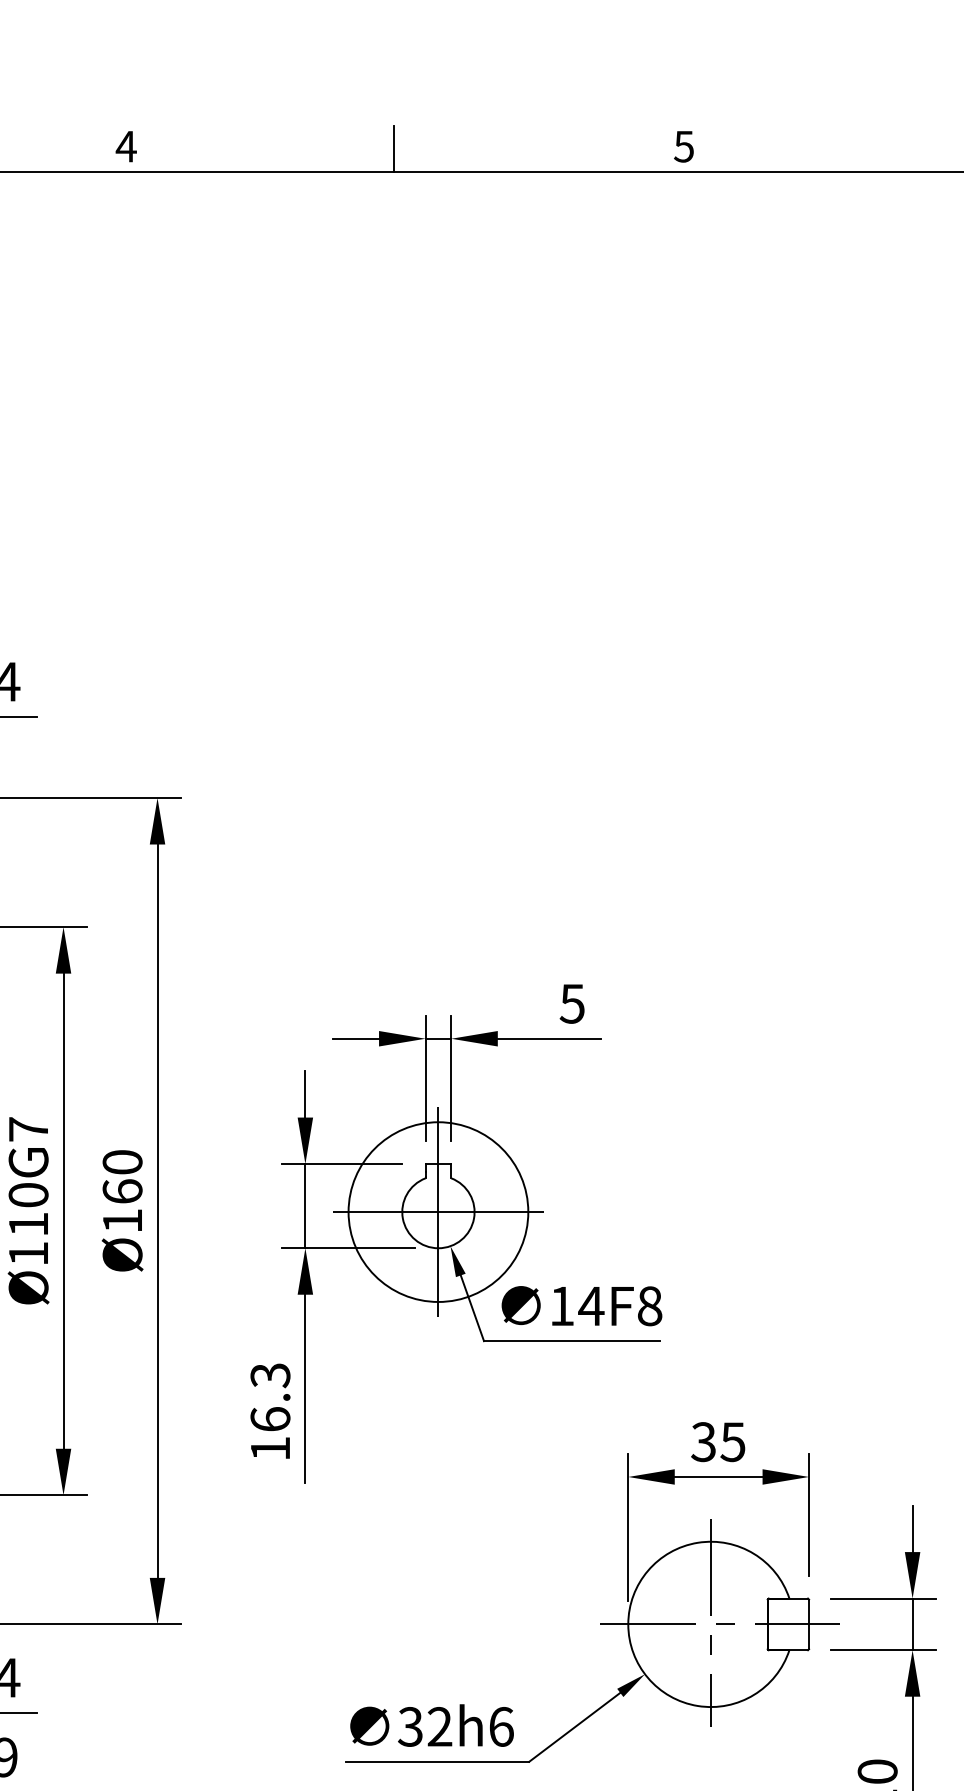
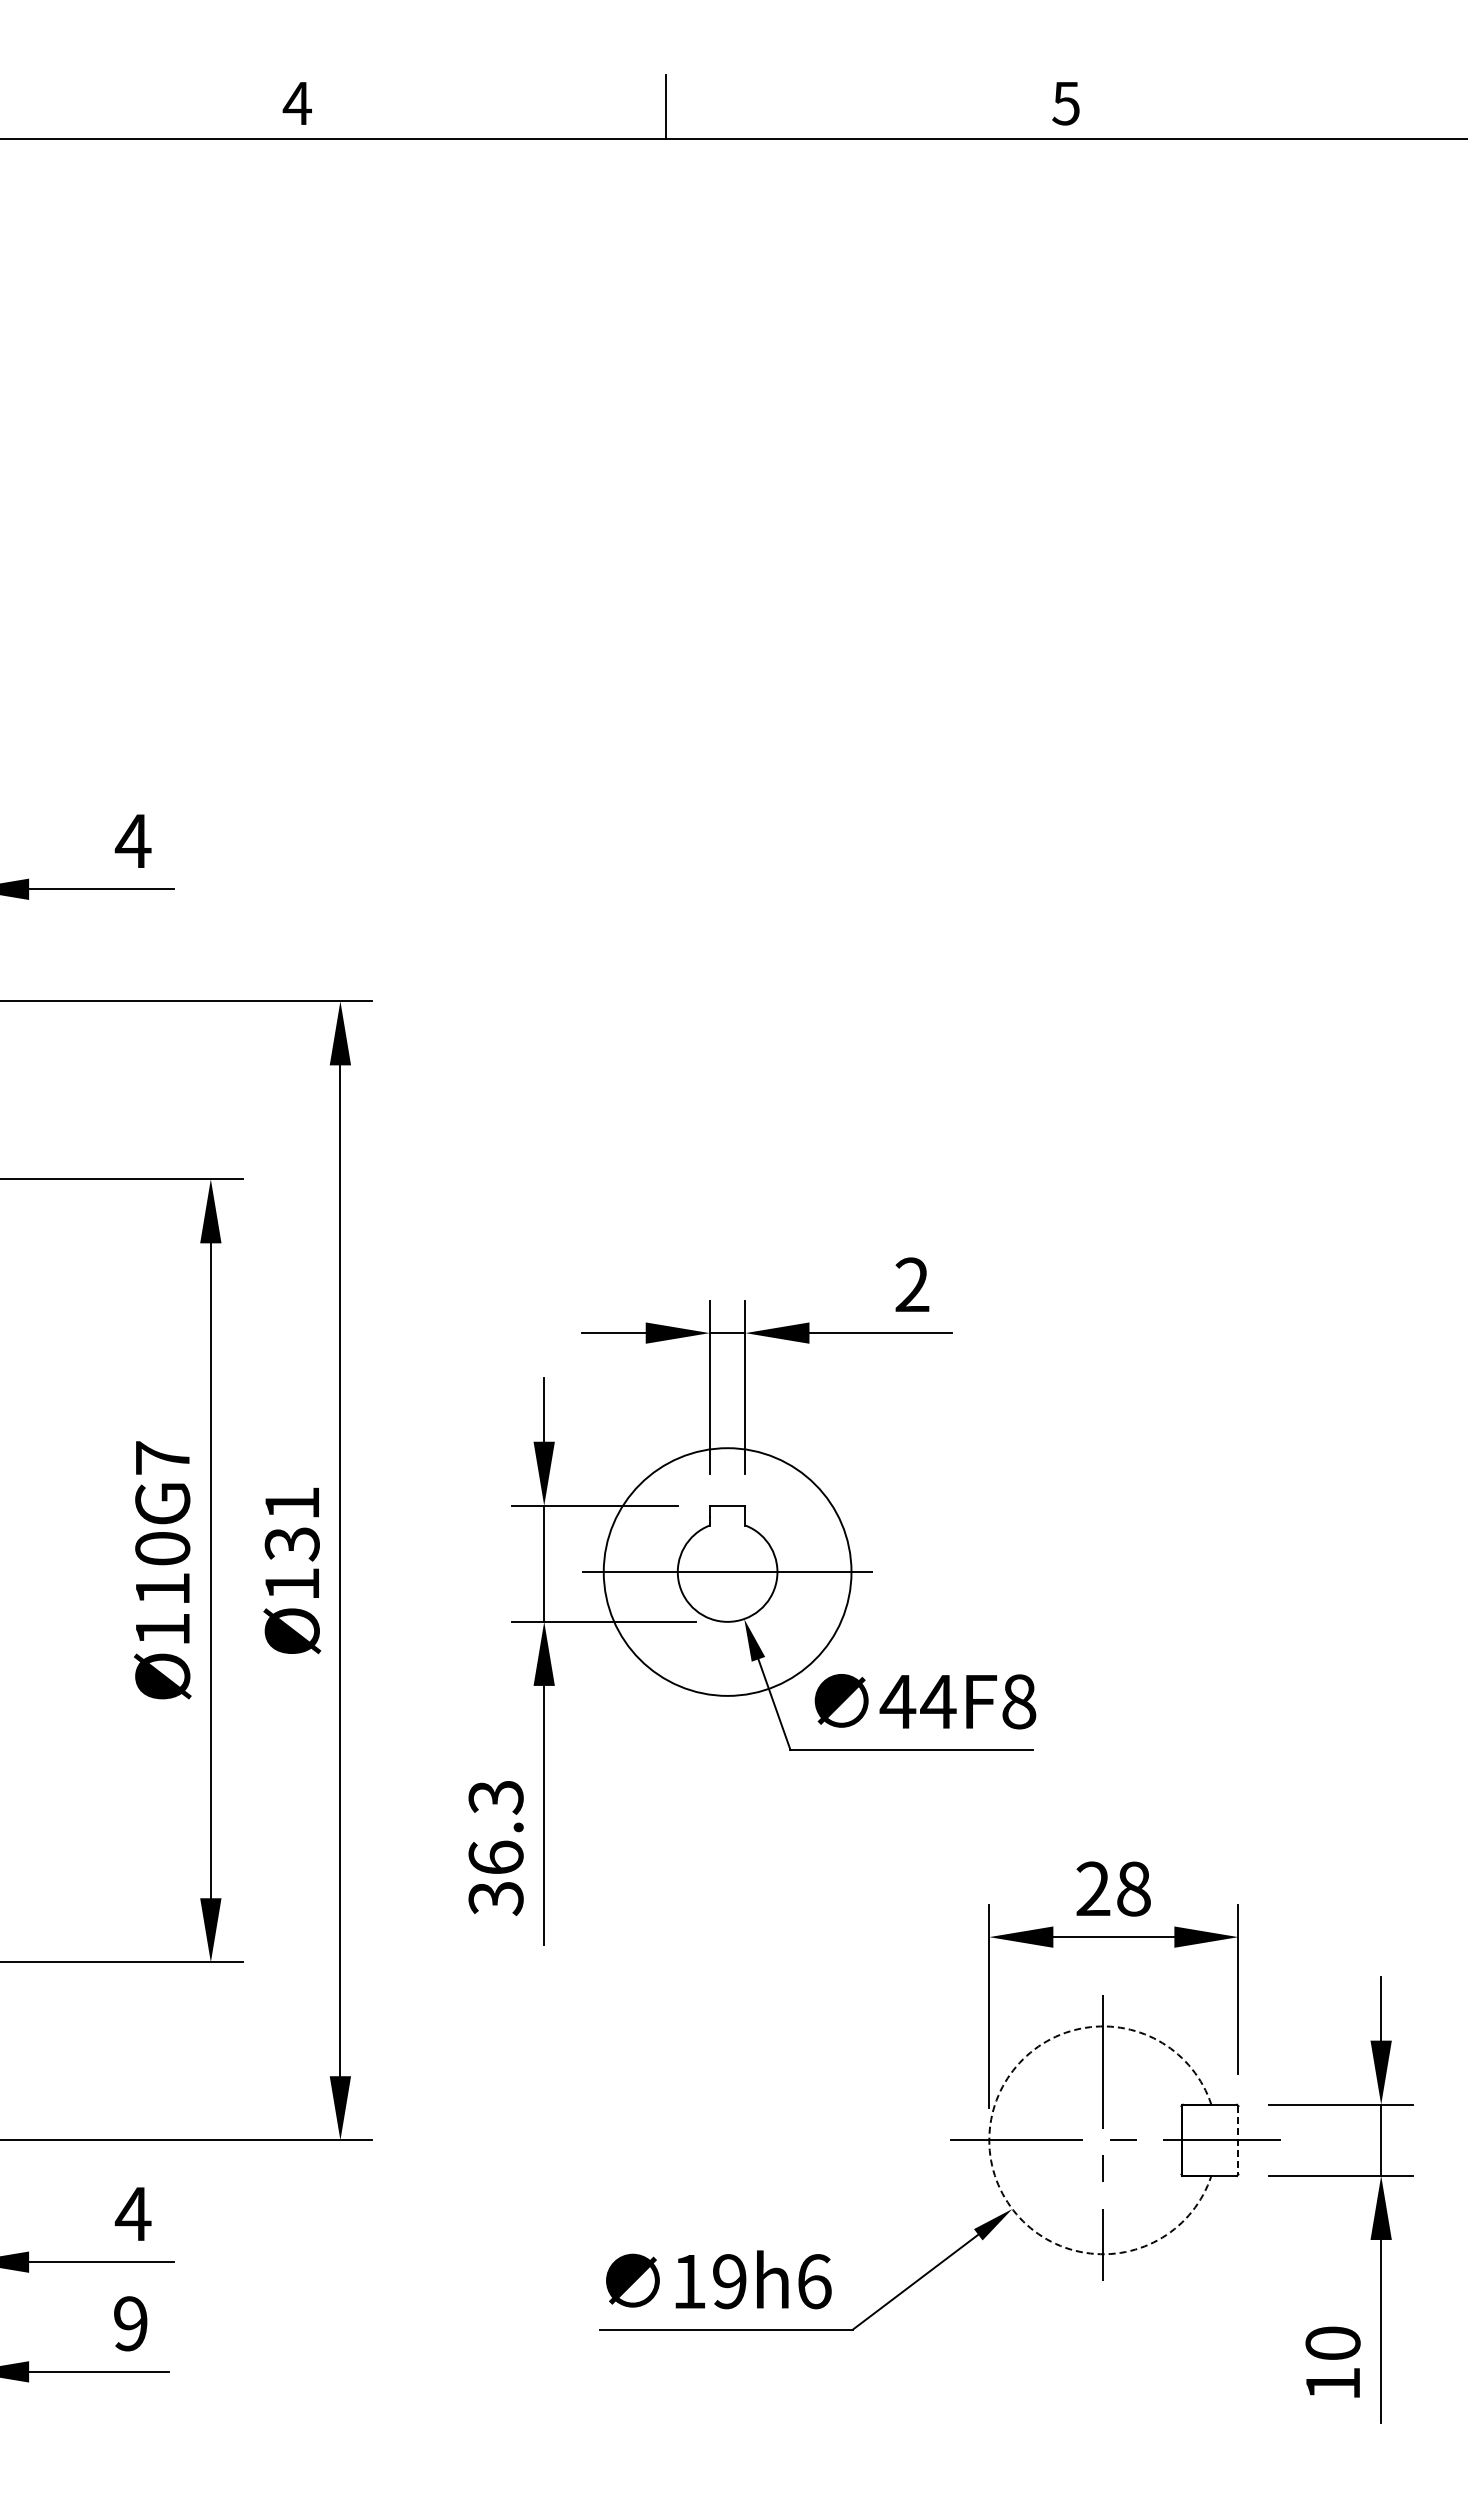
text: (571, 1003) -> (911, 1284), 5 -> 2
text: (122, 1176) -> (291, 1523), Ø160 -> Ø131
line: (438, 1211) -> (727, 1571), removed
text: (561, 1306) -> (897, 1701), 14F8 -> 44F8
text: (717, 1441) -> (1112, 1888), 35 -> 28
text: (270, 1449) -> (495, 1899), 16.3 -> 36.3
arc: (628, 1624) -> (989, 2140), solid -> dashed
line: (809, 1624) -> (1238, 2140), solid -> dashed
text: (424, 1726) -> (708, 2281), 32h6 -> 19h6

